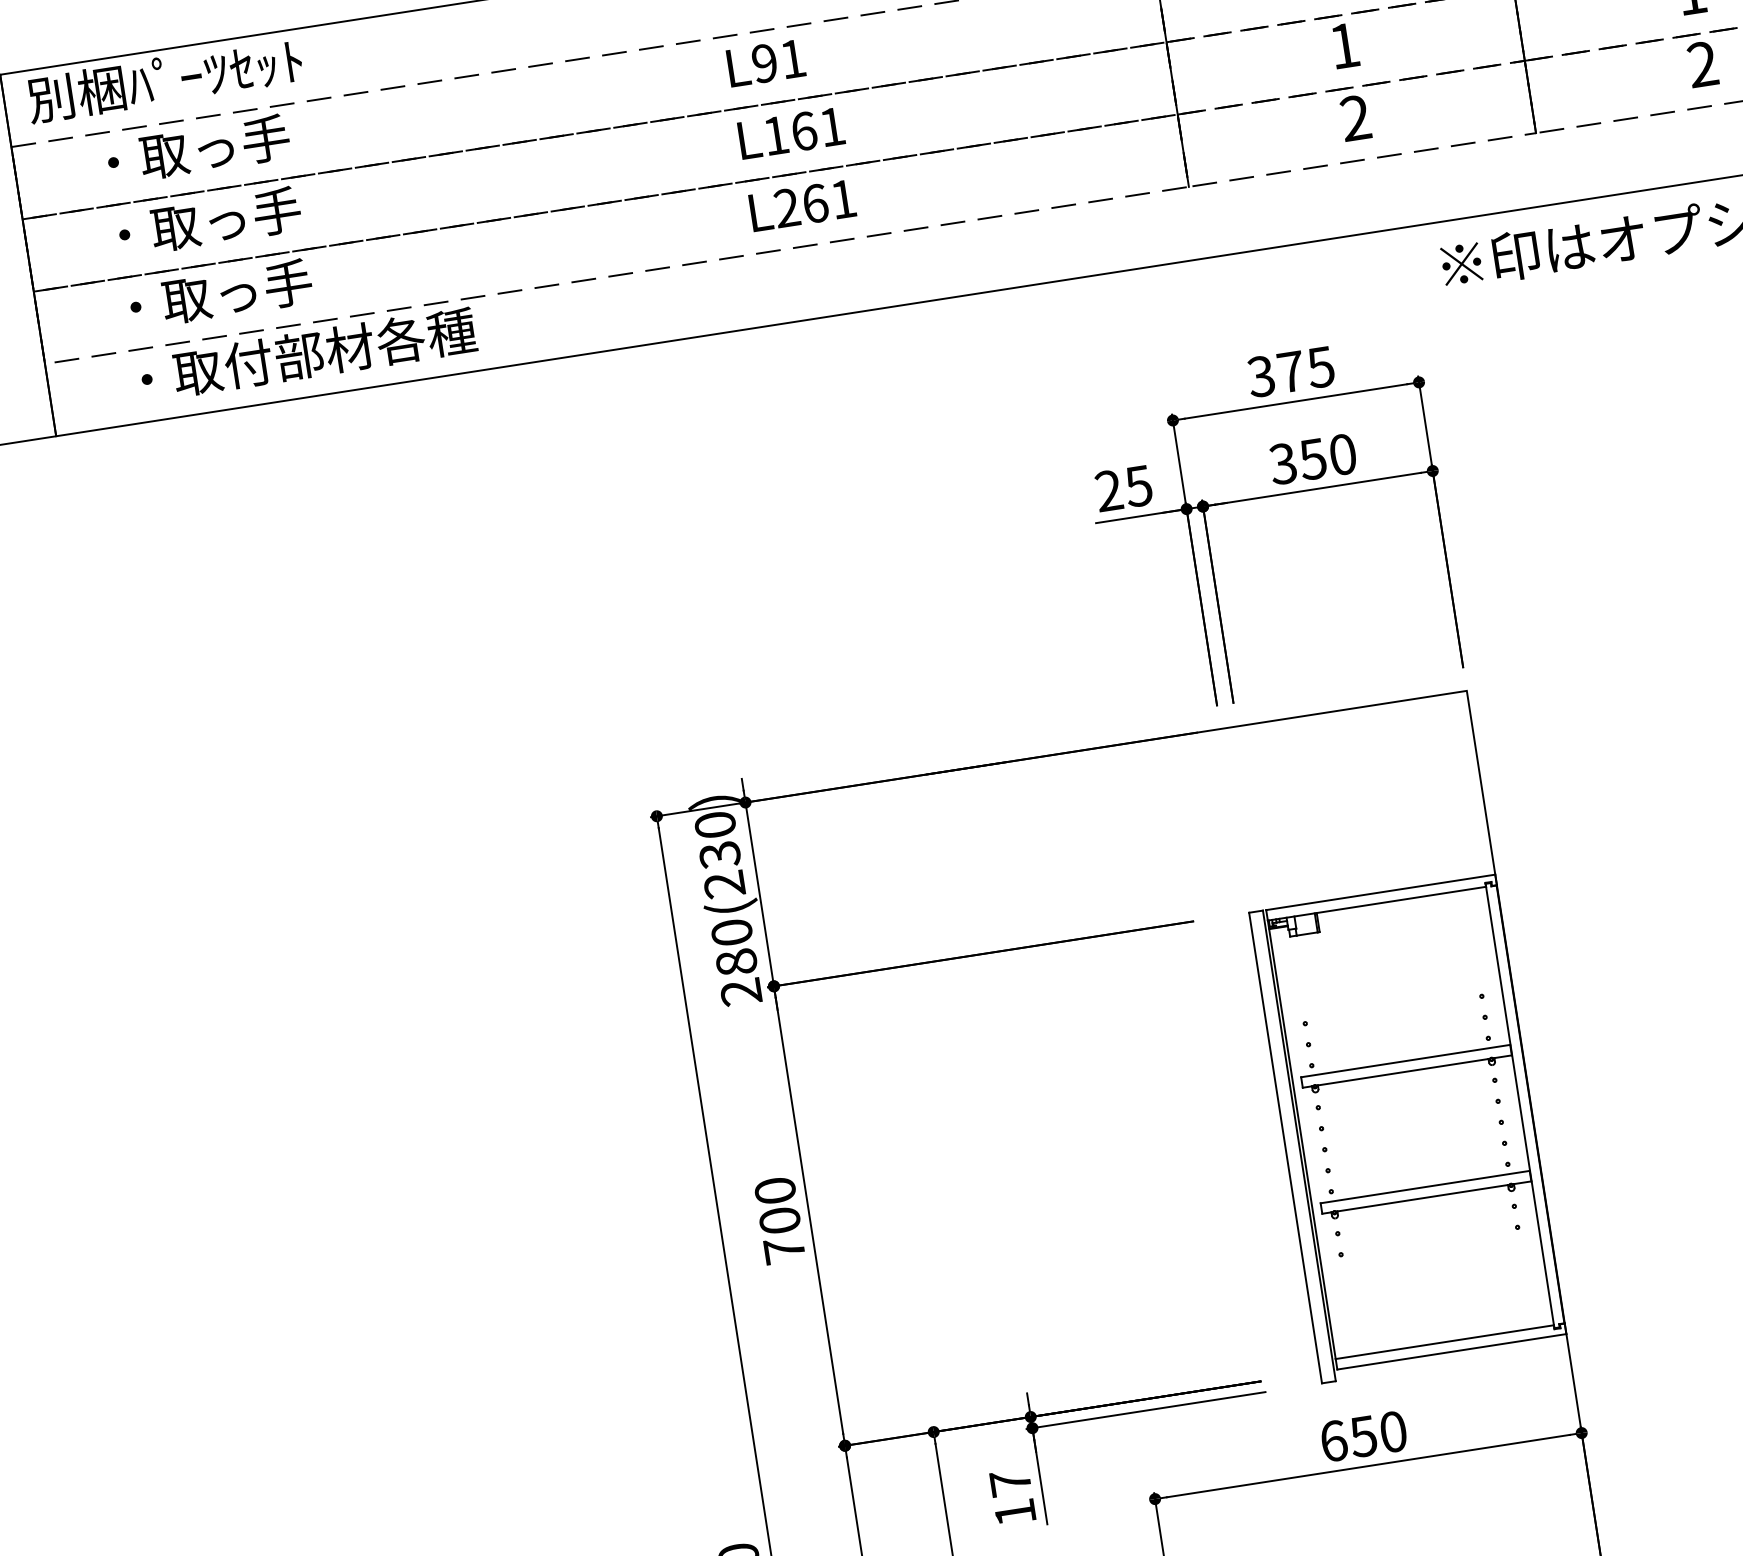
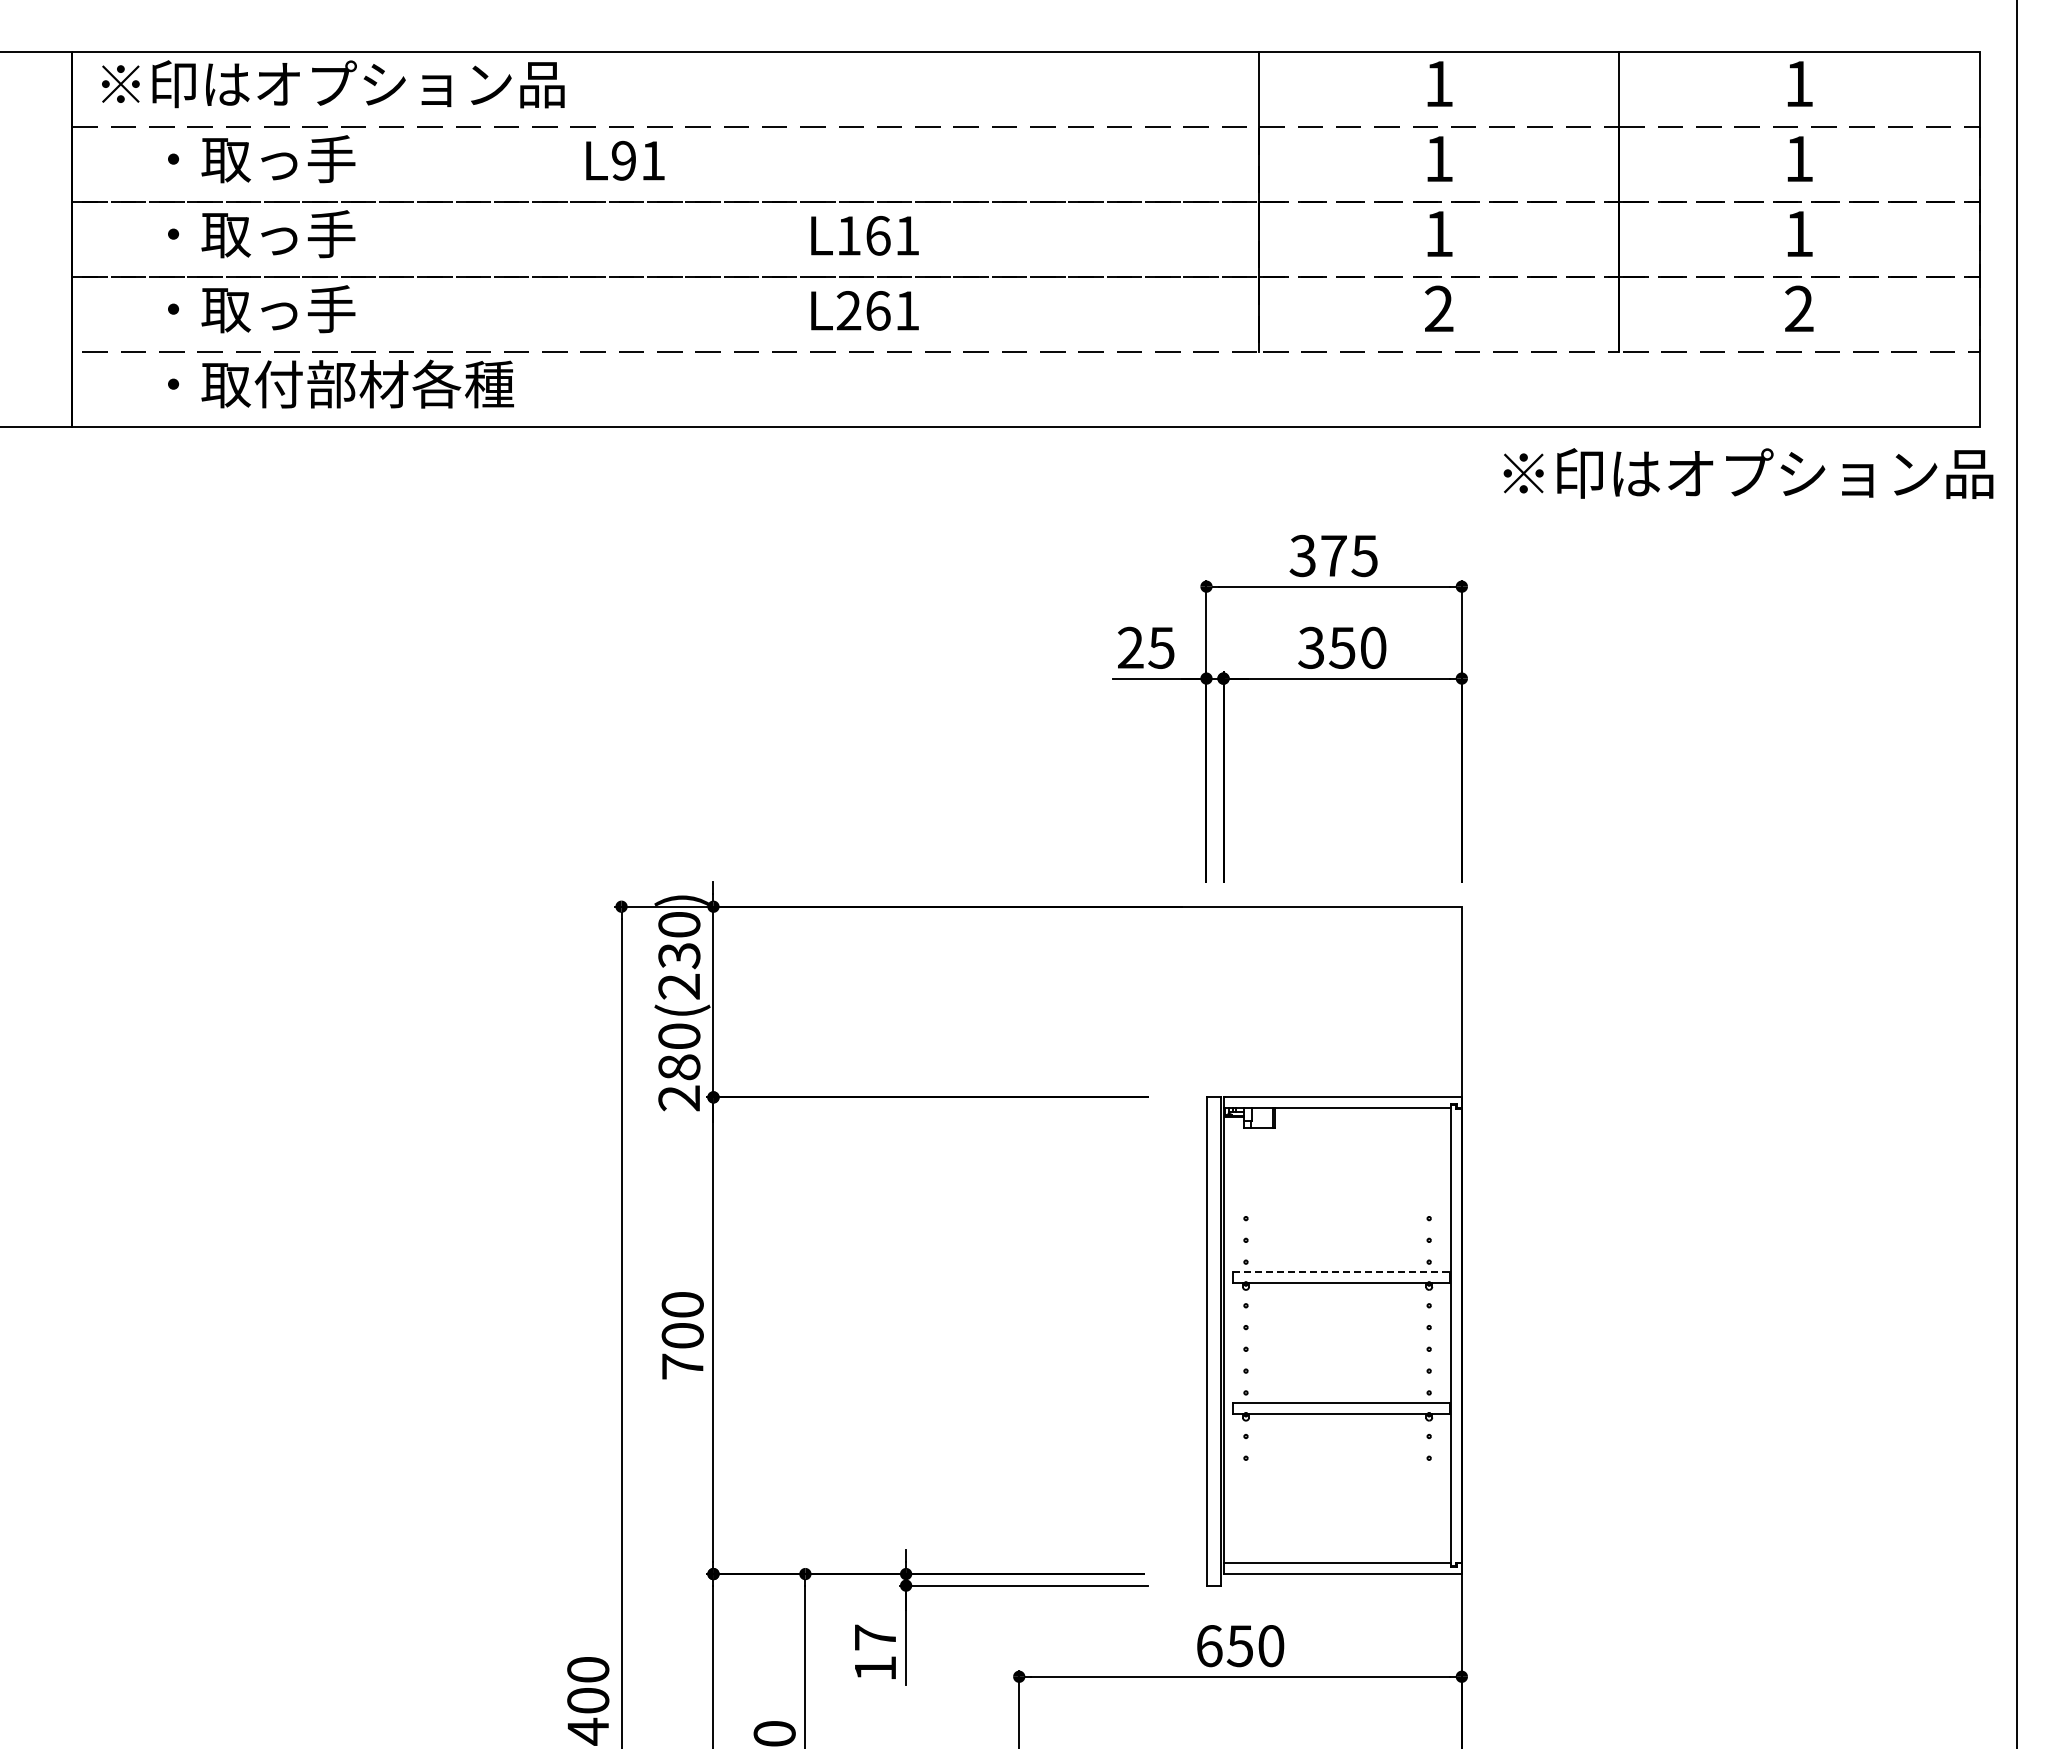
text: (766, 62) -> (625, 160), moved
text: (253, 66) -> (330, 83), 別梱ﾊﾟｰﾂｾｯﾄ -> ※印はオプション品
line: (1406, 1061) -> (1342, 1272), solid -> dashed

